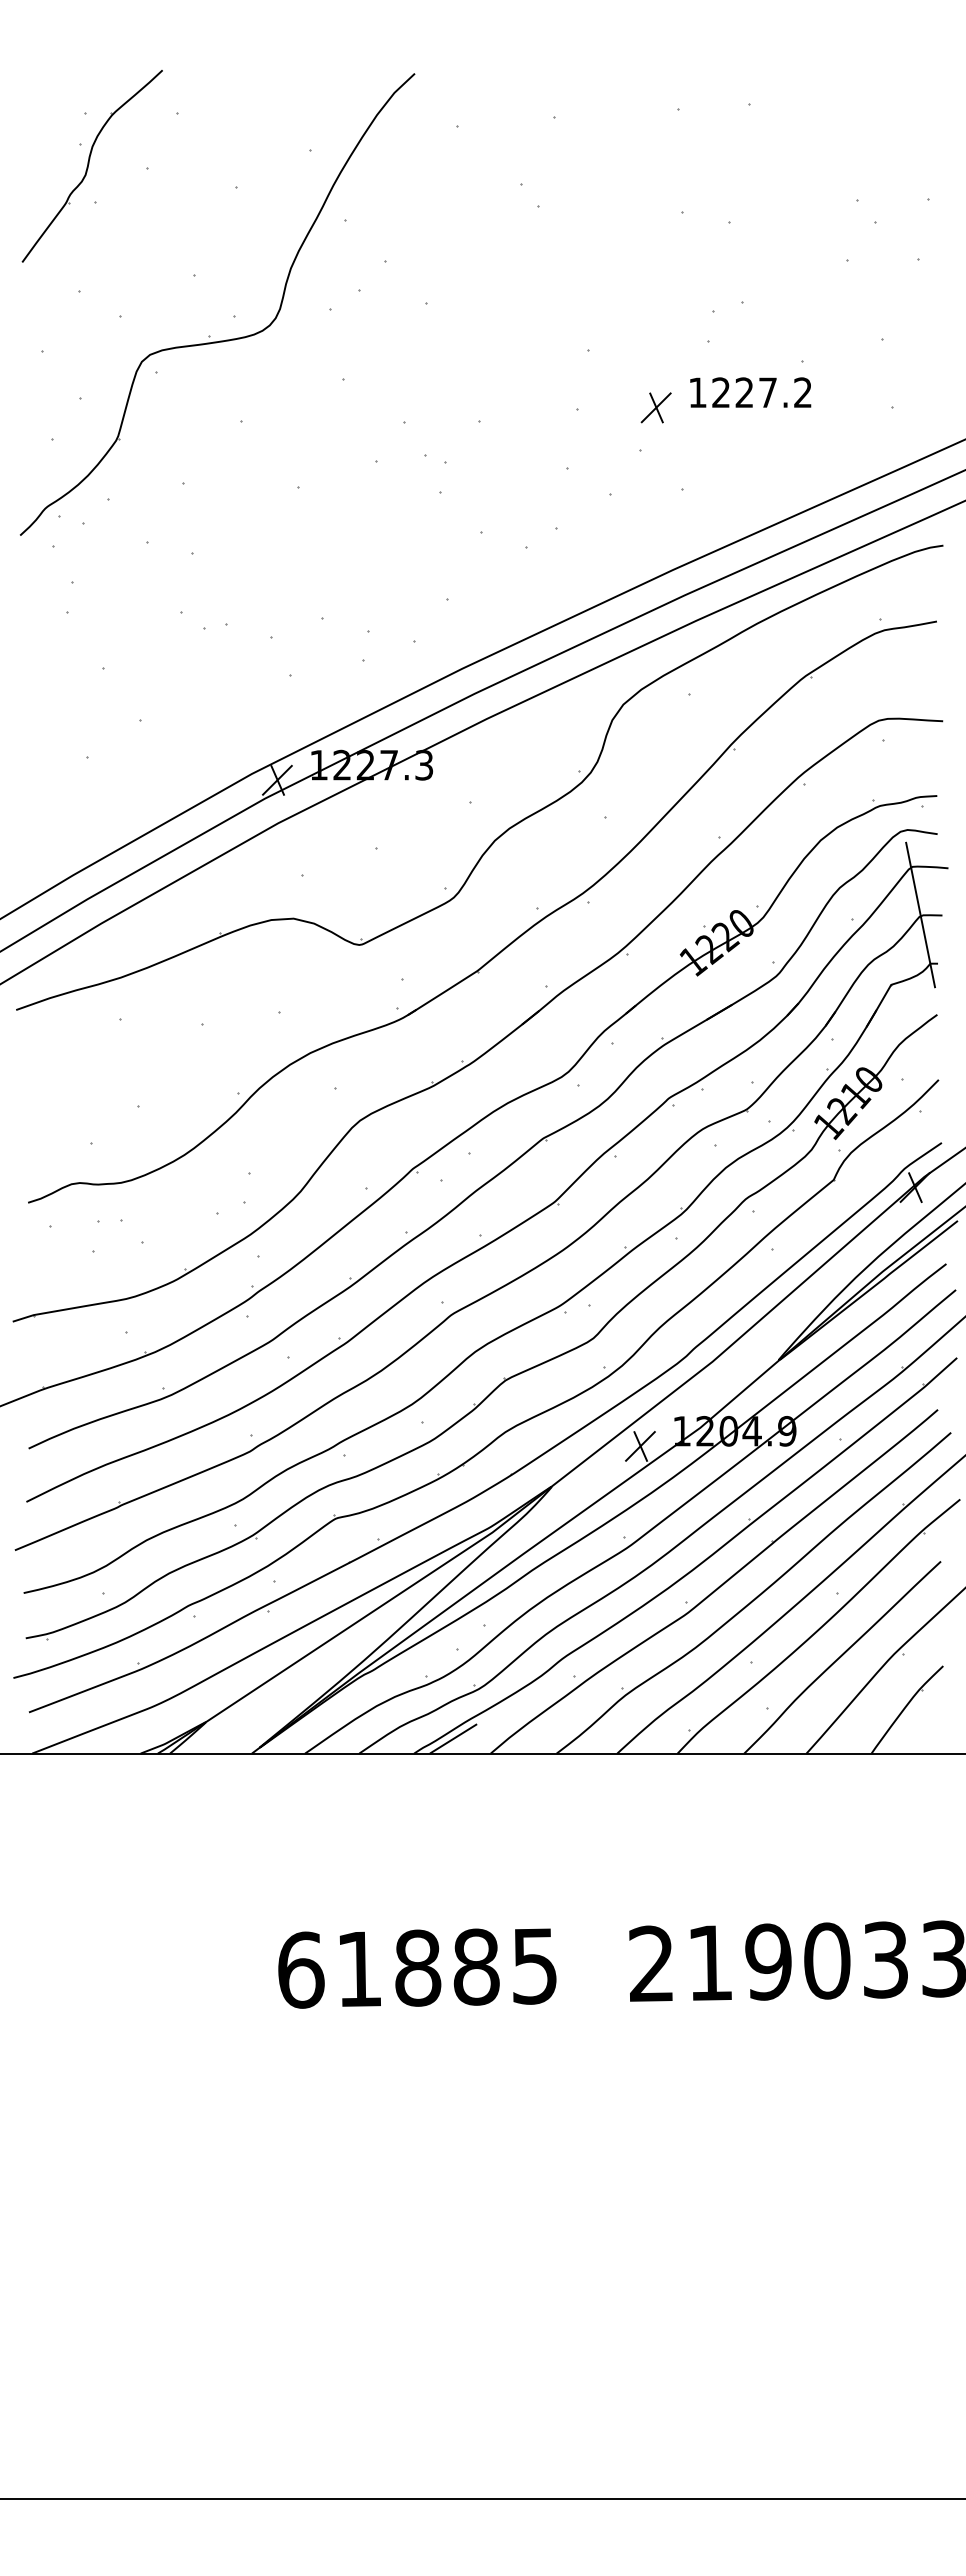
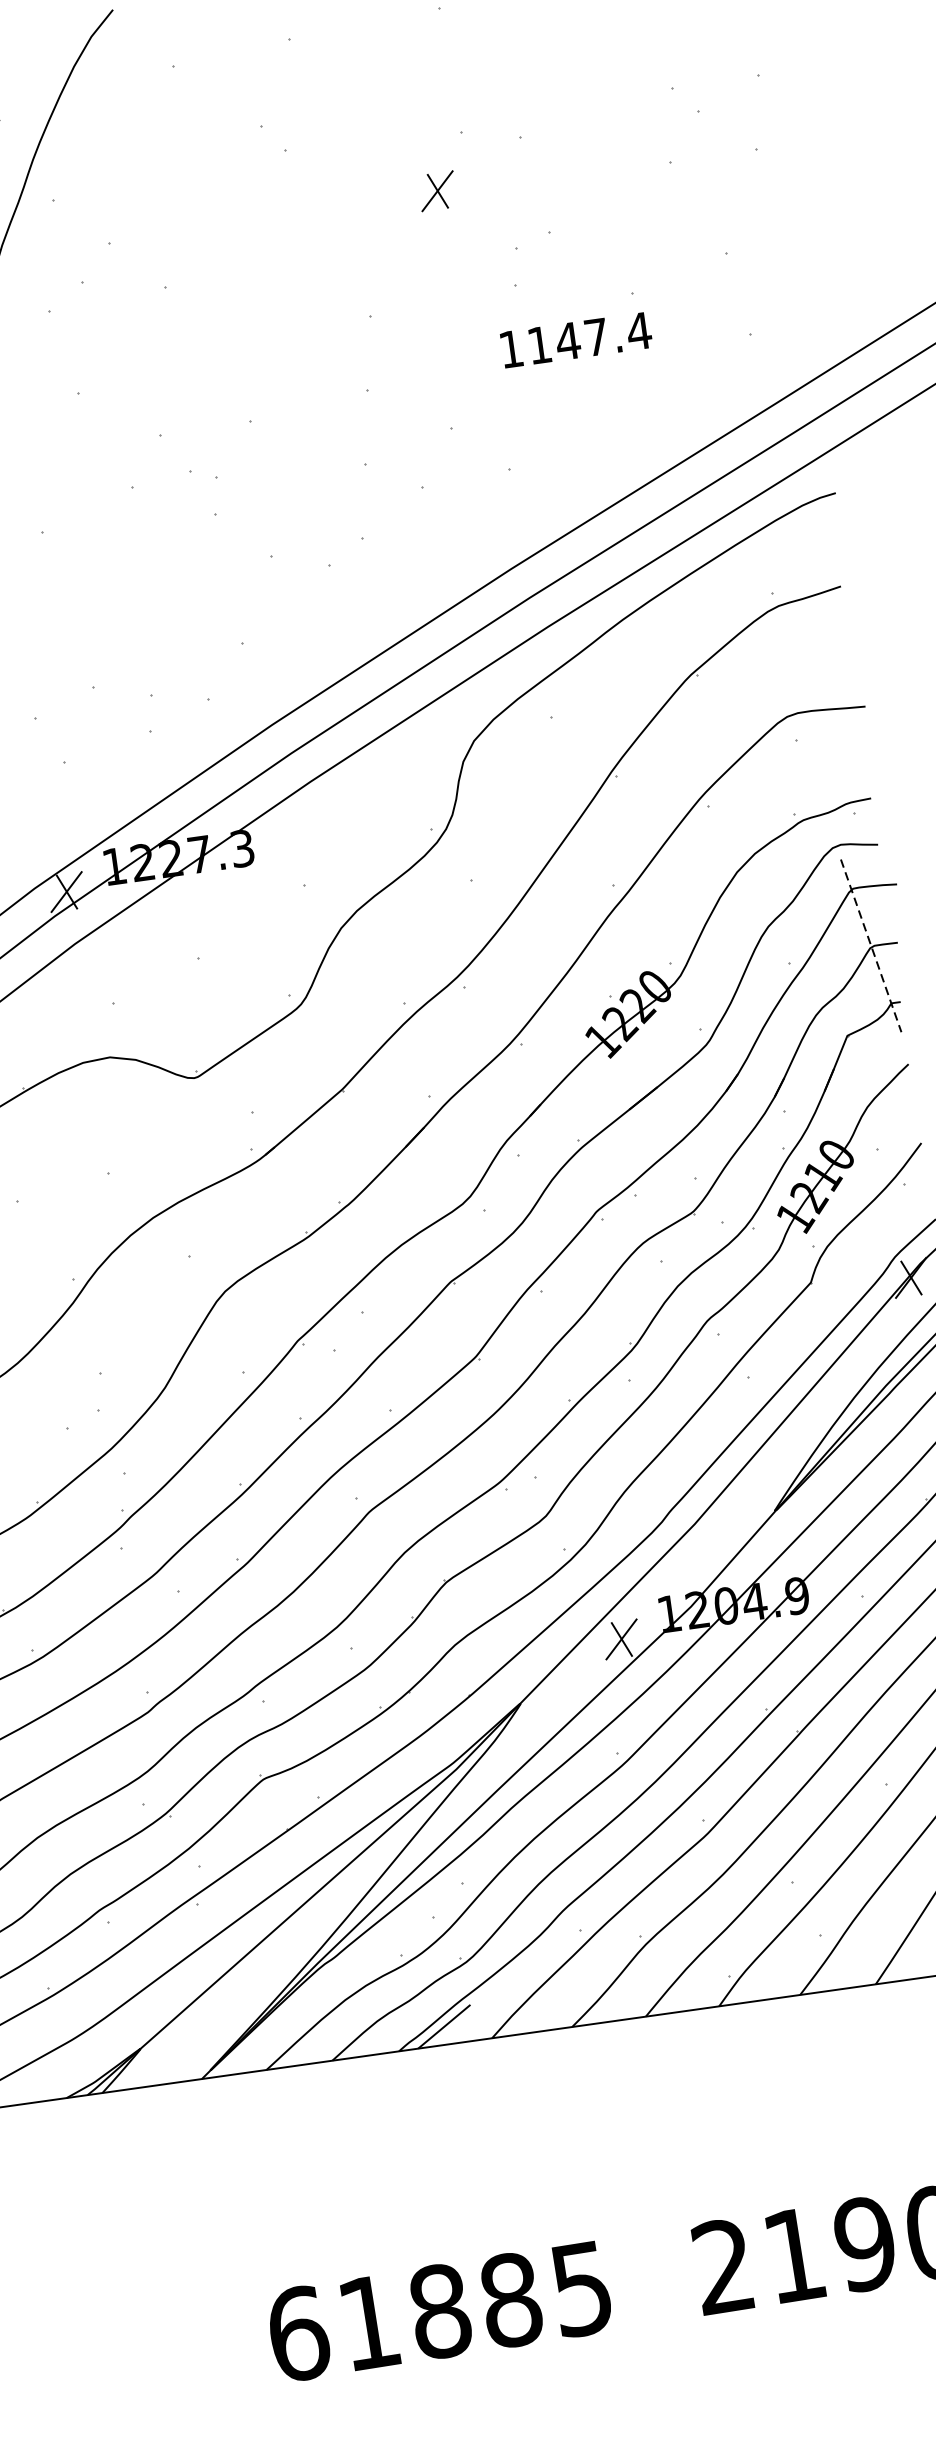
text: (762, 392) -> (589, 337), 1227.2 -> 1147.4
part: (655, 407) -> (436, 190), moved
line: (920, 915) -> (871, 946), solid -> dashed

